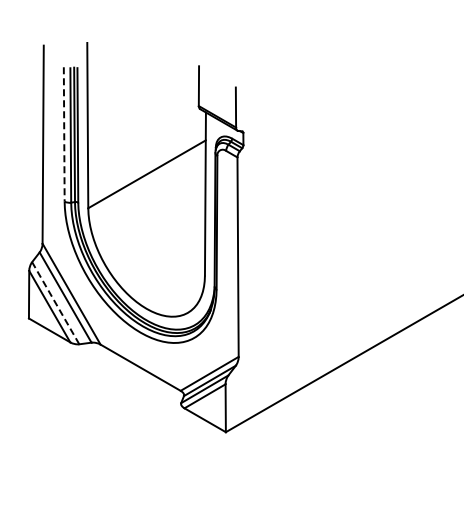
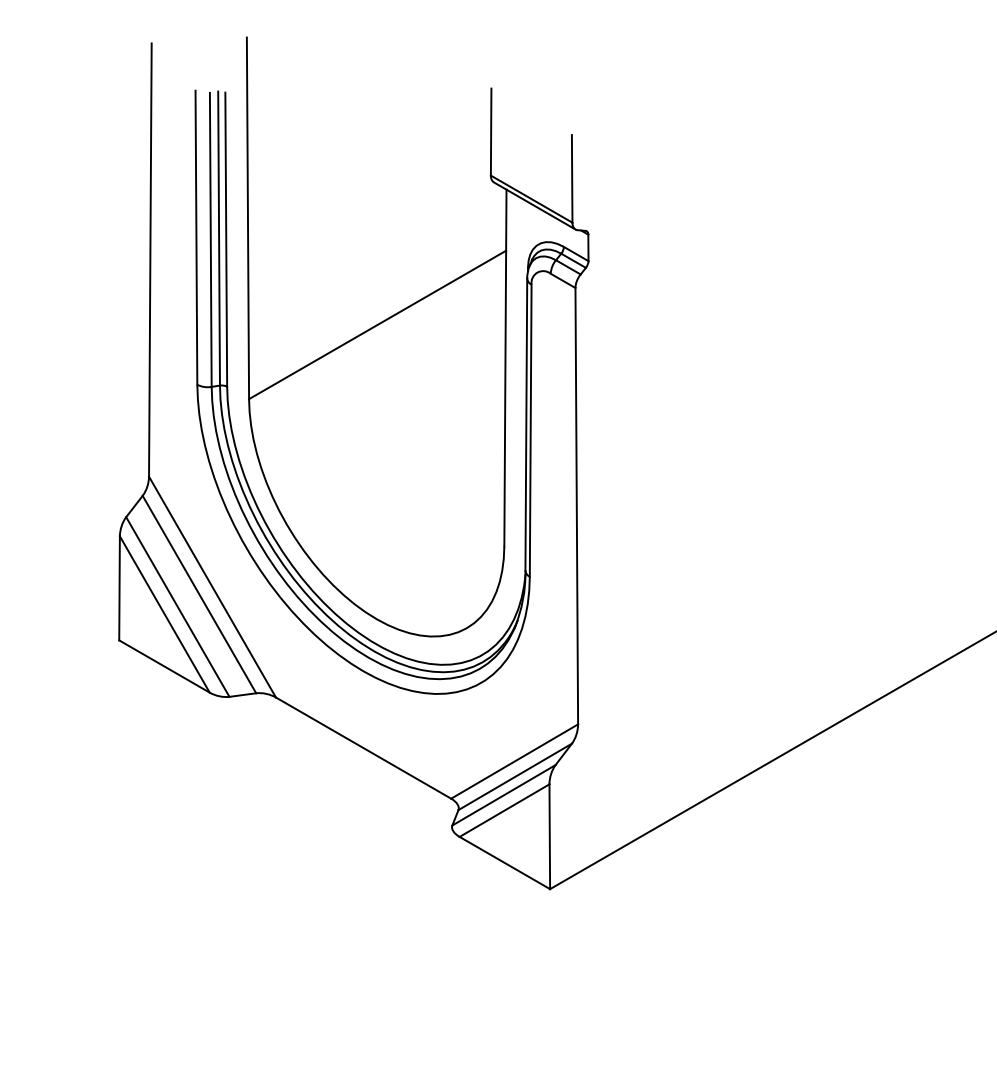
line: (64, 134) -> (197, 237), dashed -> solid
line: (55, 302) -> (177, 605), dashed -> solid

